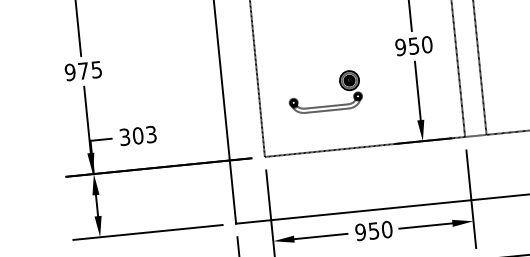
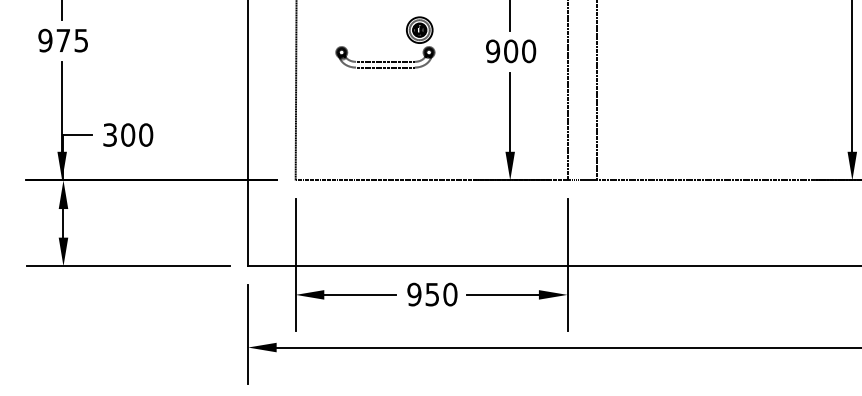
text: (414, 46) -> (511, 51), 950 -> 900
part: (326, 106) -> (385, 61), moved
text: (151, 134) -> (146, 134), 303 -> 300

